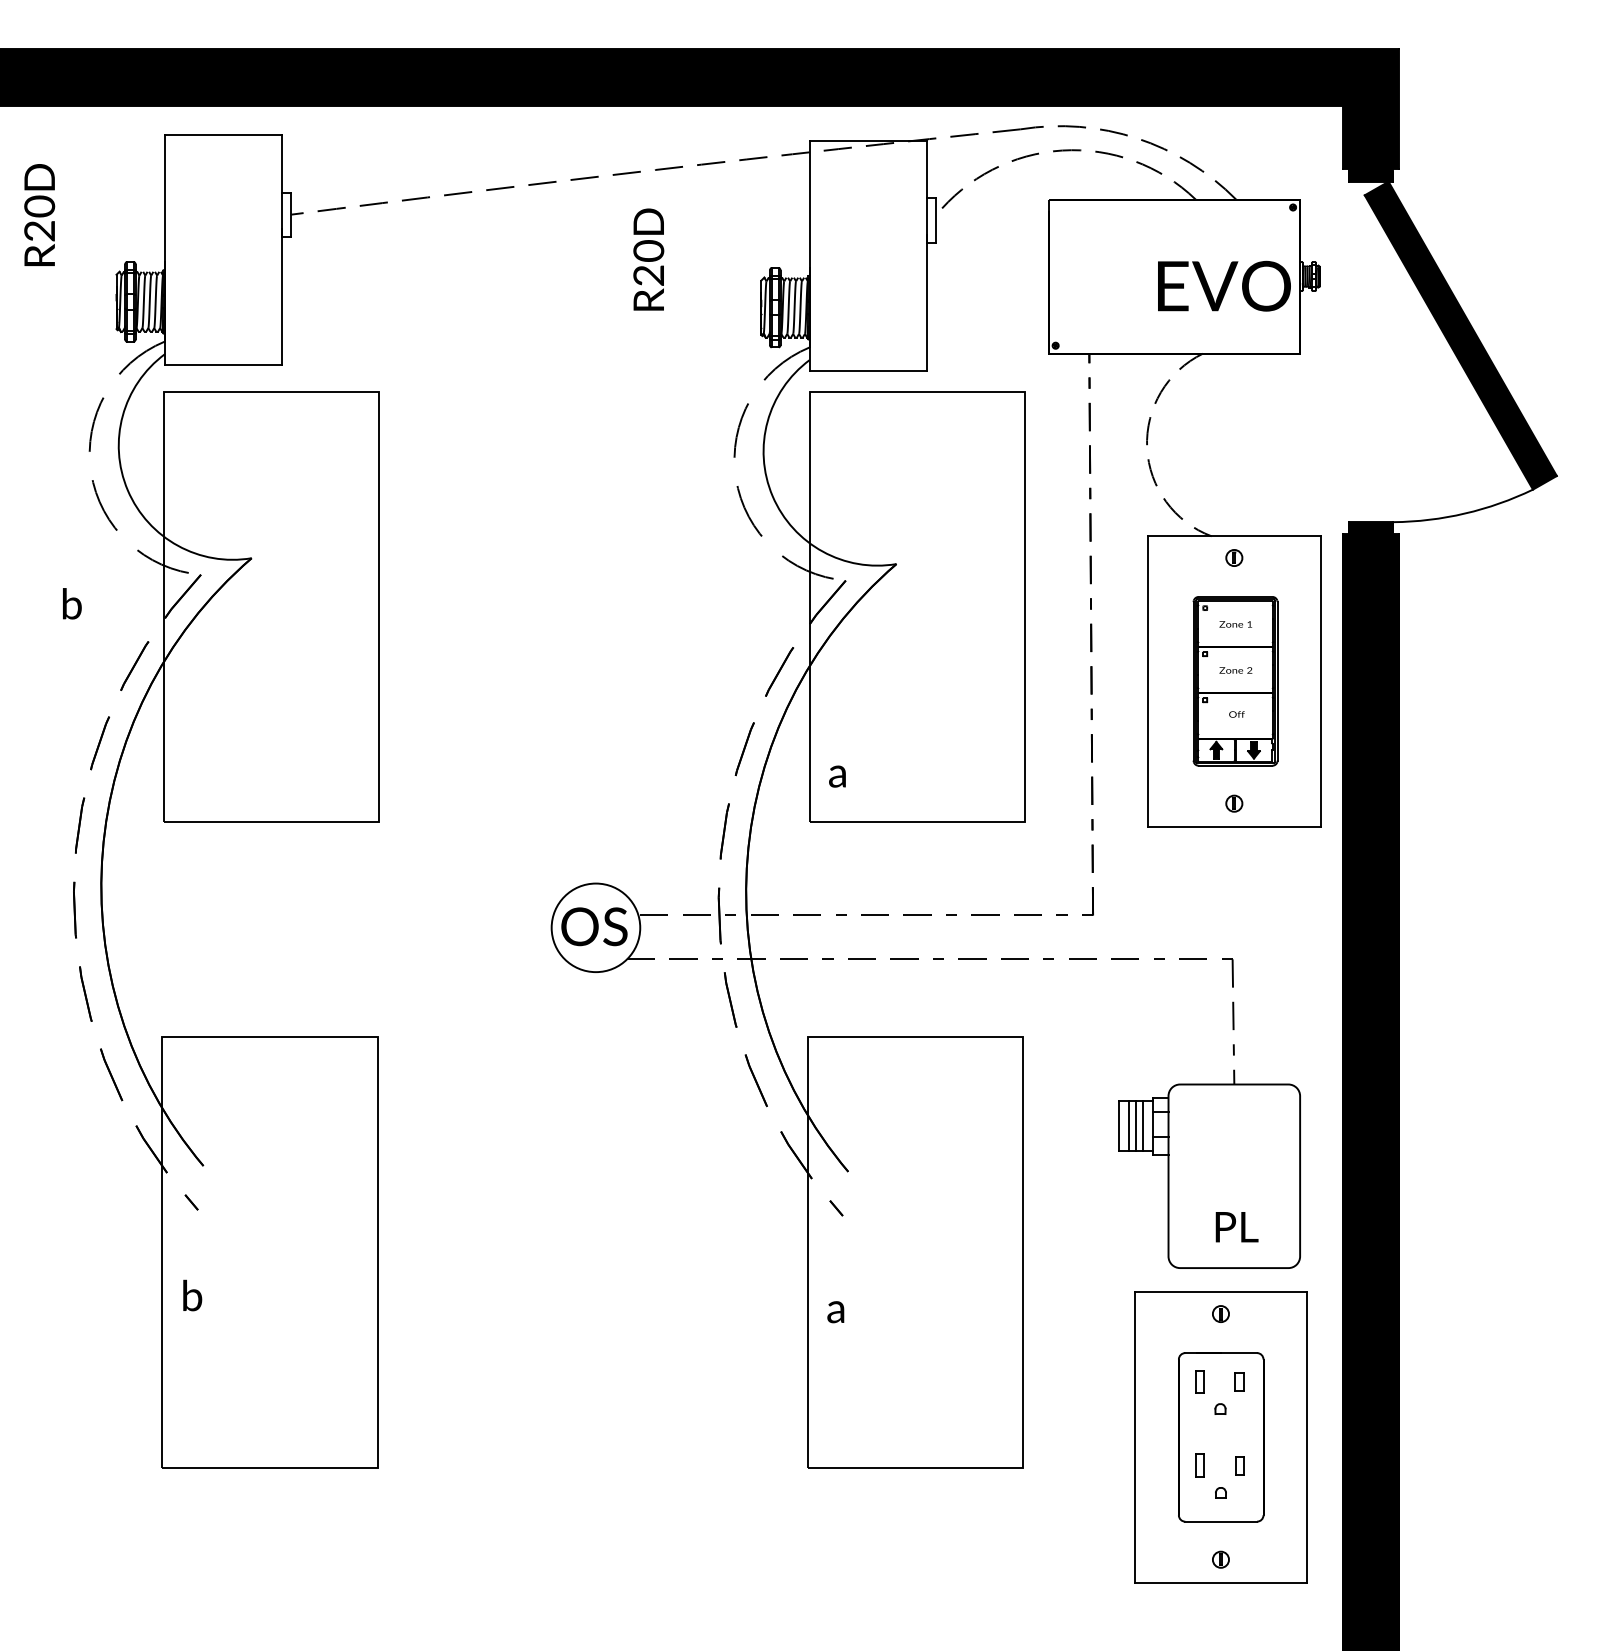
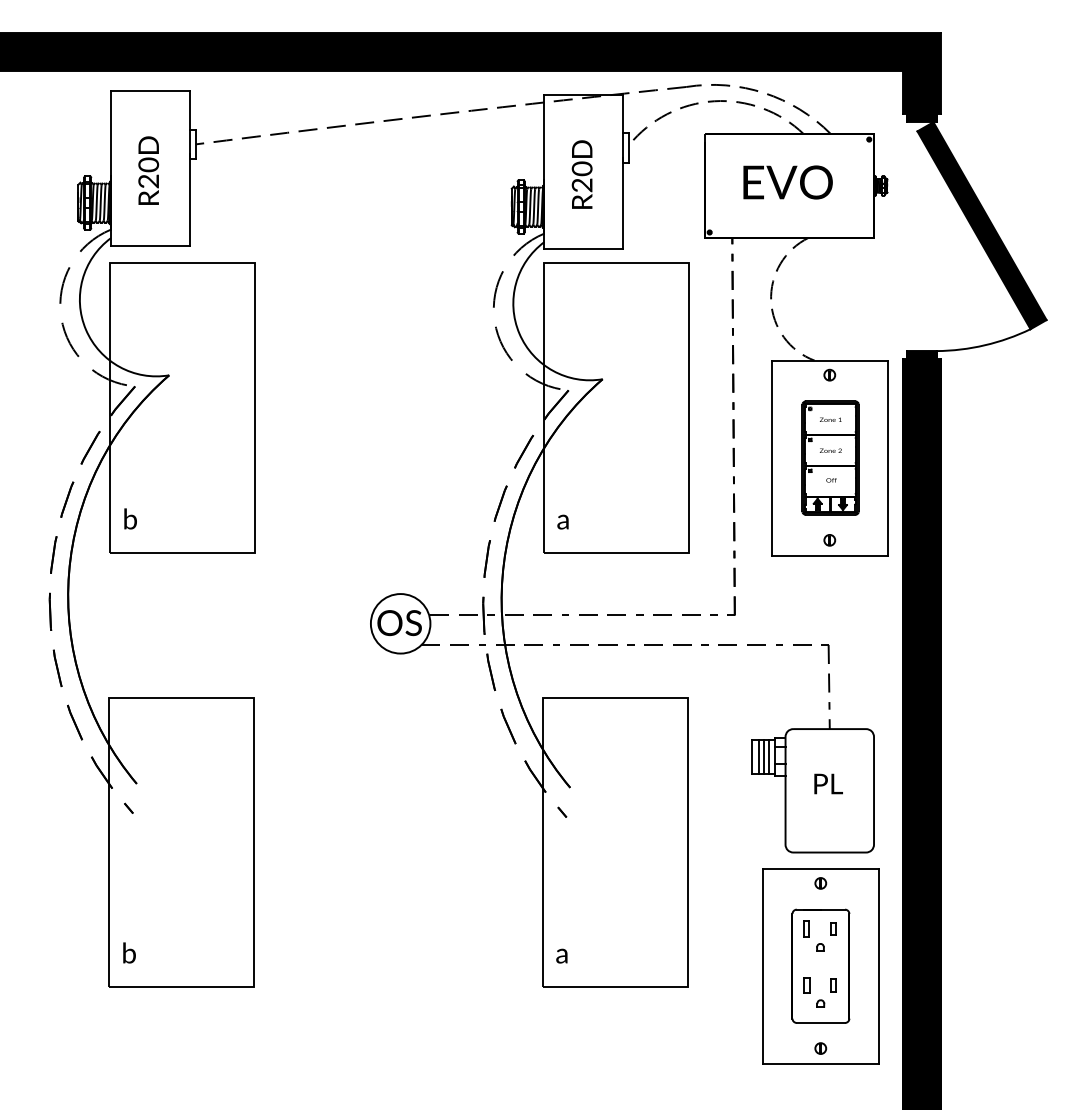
text: (39, 214) -> (148, 170), moved
text: (647, 259) -> (581, 174), moved
text: (1223, 286) -> (787, 182), moved
text: (72, 603) -> (130, 518), moved
text: (1236, 1226) -> (828, 783), moved
text: (192, 1294) -> (129, 952), moved
text: (835, 1311) -> (561, 955), moved

